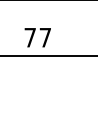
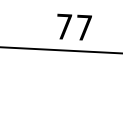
text: (37, 37) -> (73, 27), moved

